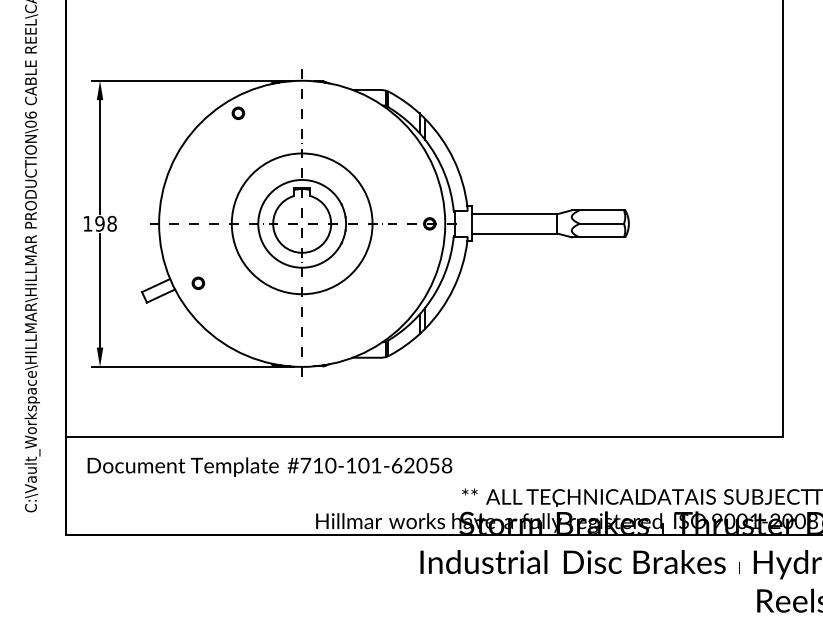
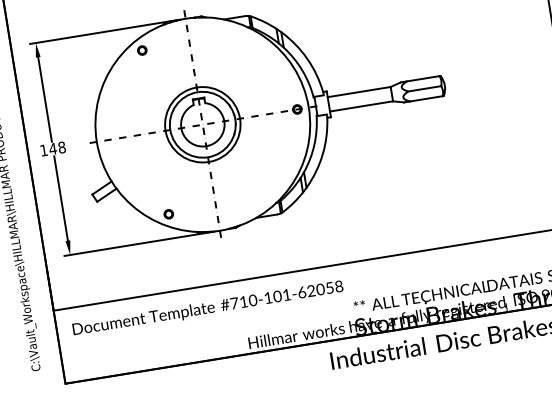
text: (99, 223) -> (52, 148), 198 -> 148
circle: (301, 223) -> (202, 124), size x0.71
part: (197, 282) -> (168, 213), moved

